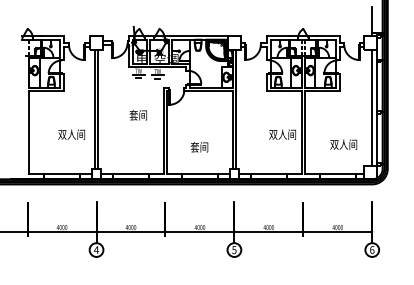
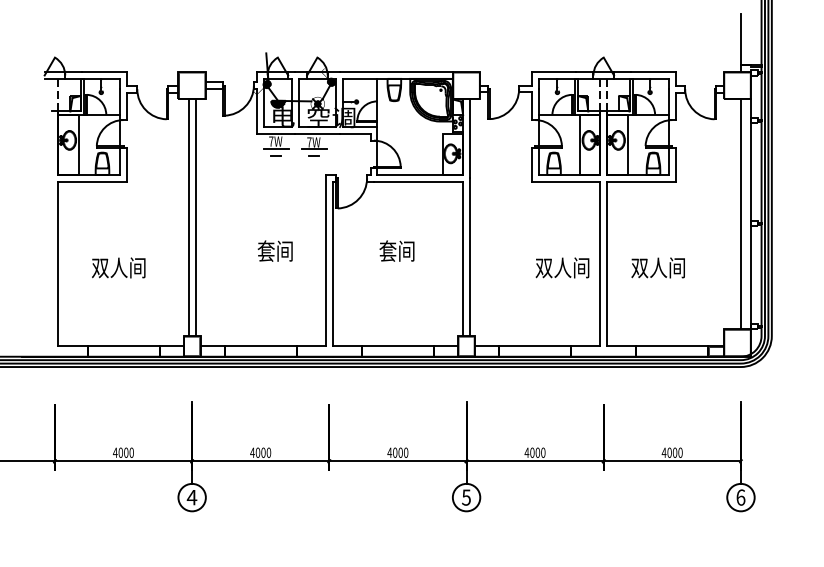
text: (137, 115) -> (273, 251), moved
text: (71, 134) -> (118, 267), moved
text: (343, 144) -> (657, 267), moved
text: (199, 147) -> (397, 251), moved

